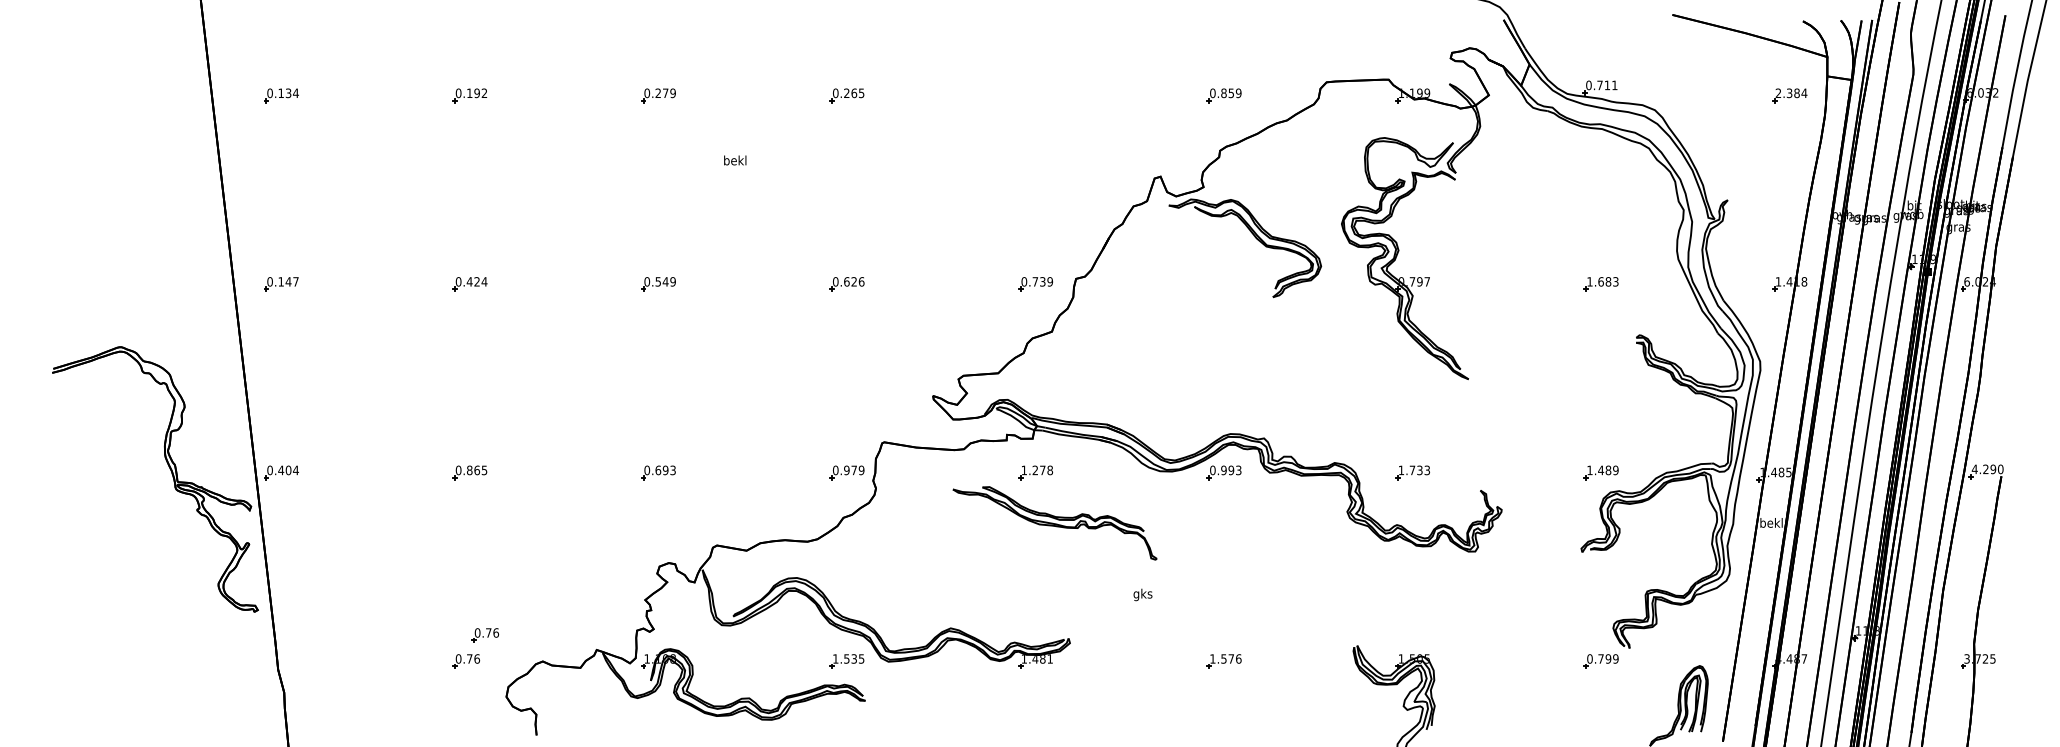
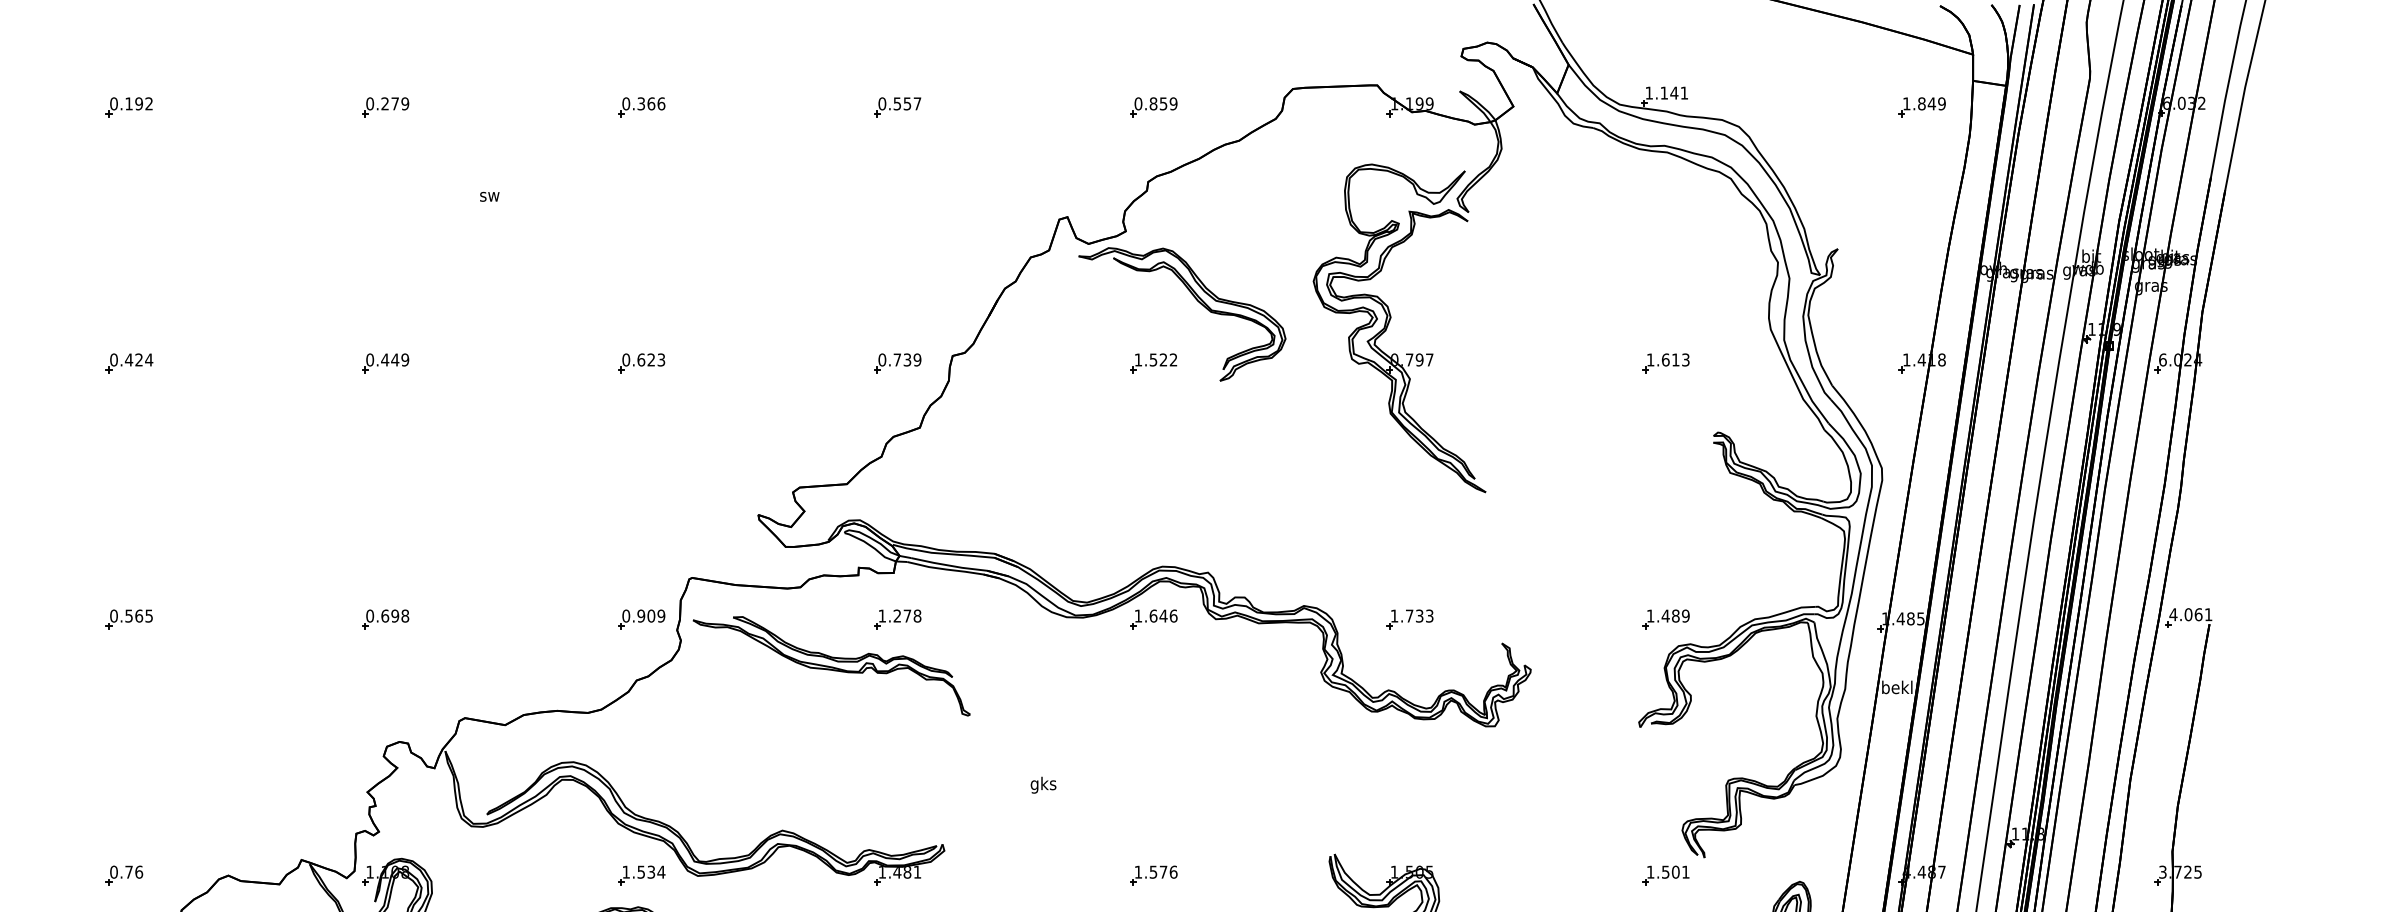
text: (1598, 85) -> (1662, 93), 0.711 -> 1.141
text: (854, 93) -> (651, 104), 0.265 -> 0.366
text: (1791, 93) -> (1924, 104), 2.384 -> 1.849
part: (1035, 95) -> (897, 106), added
text: (735, 160) -> (490, 195), bekl -> sw
text: (658, 281) -> (385, 359), 0.549 -> 0.449
text: (861, 281) -> (661, 359), 0.626 -> 0.623
text: (1608, 281) -> (1675, 359), 1.683 -> 1.613
part: (1223, 284) -> (1152, 363), added
text: (1993, 469) -> (2198, 614), 4.290 -> 4.061
text: (469, 470) -> (128, 616), 0.865 -> 0.565
text: (672, 470) -> (404, 616), 0.693 -> 0.698
text: (854, 470) -> (651, 616), 0.979 -> 0.909
text: (1225, 470) -> (1155, 616), 0.993 -> 1.646
part: (1054, 523) -> (830, 666), moved
part: (485, 635) -> (150, 840), removed
text: (861, 658) -> (661, 871), 1.535 -> 1.534
text: (1602, 658) -> (1667, 871), 0.799 -> 1.501

